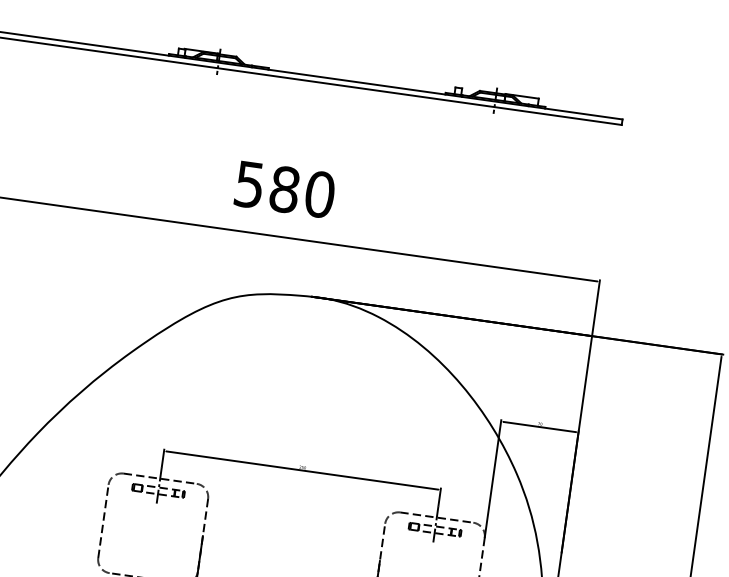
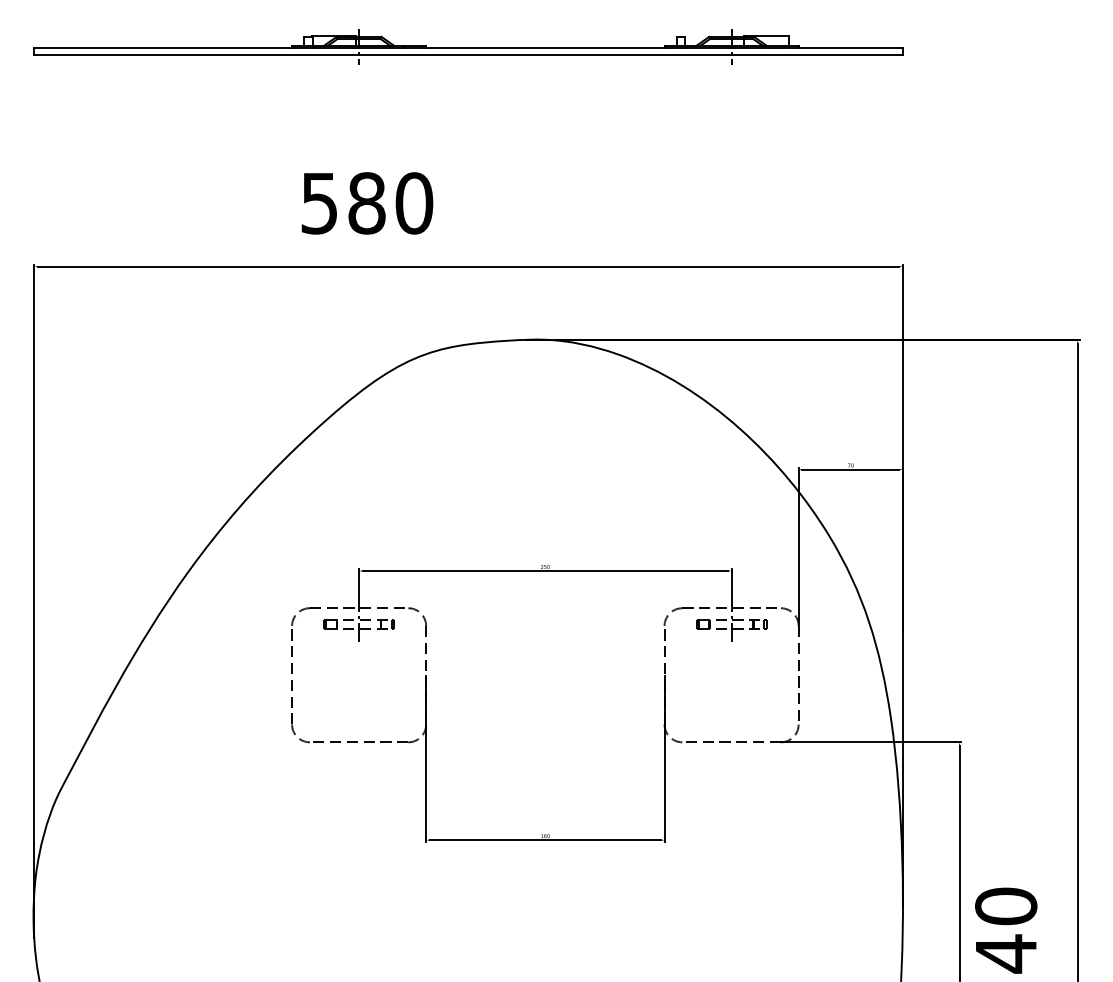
text: (285, 189) -> (367, 203), moved

